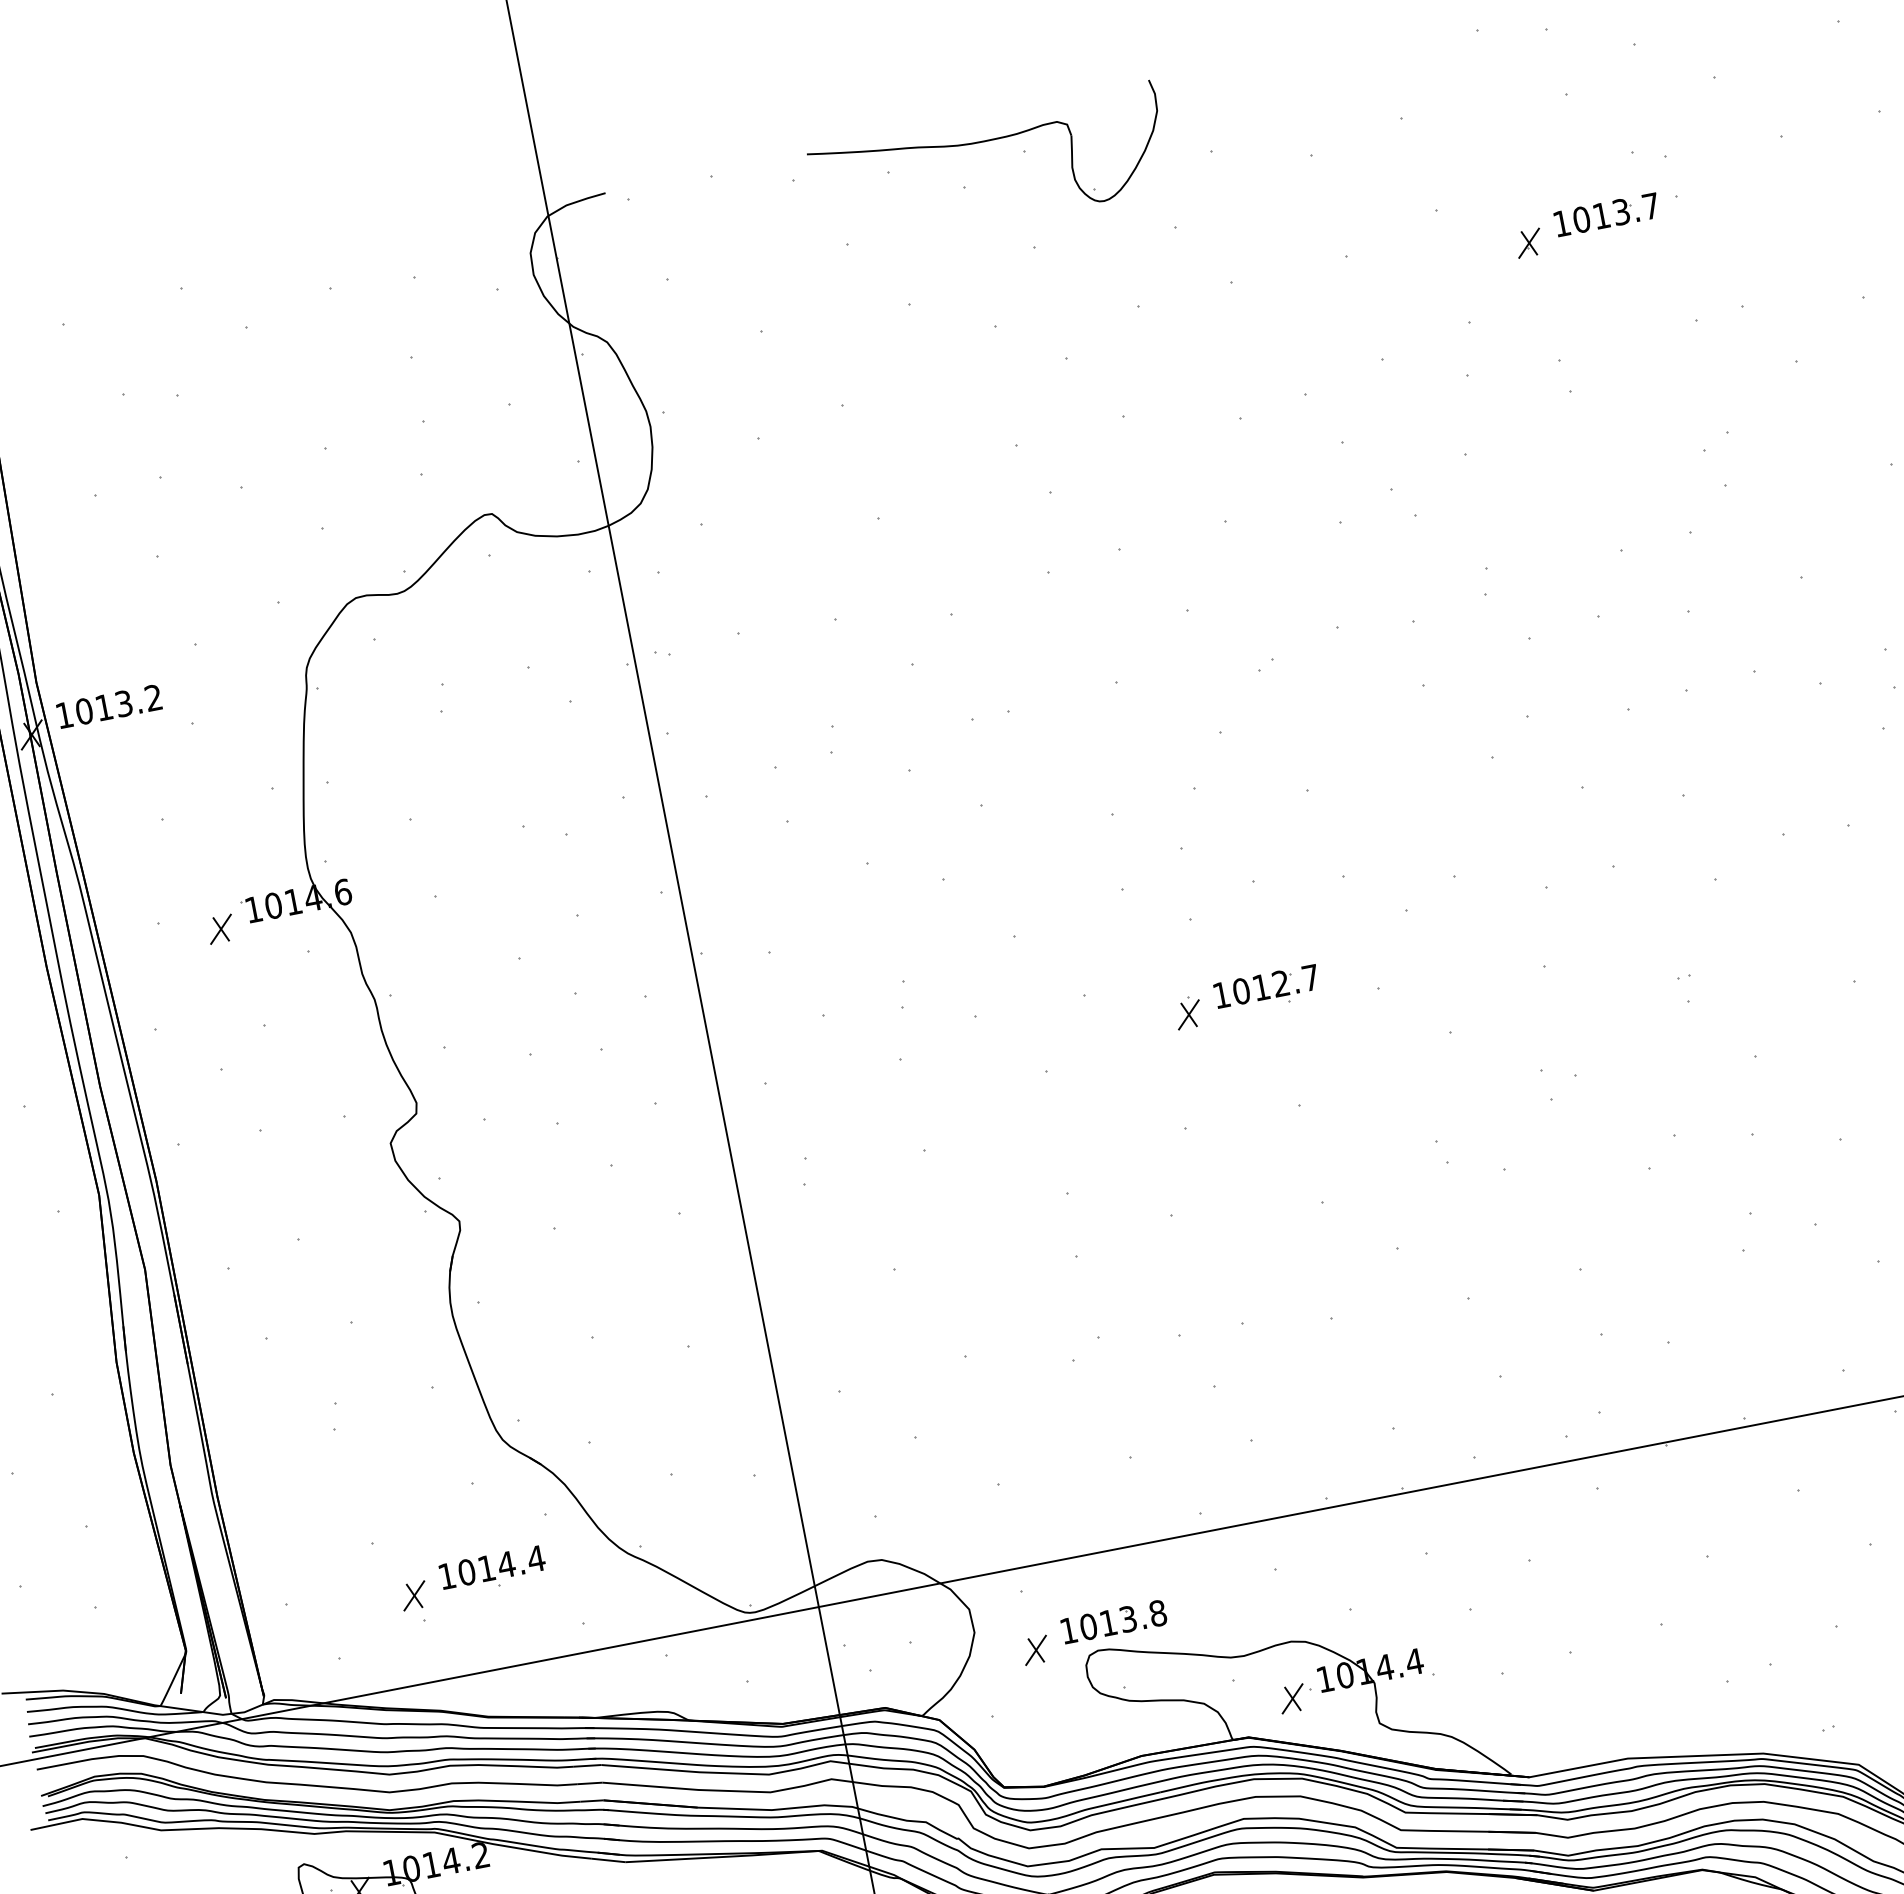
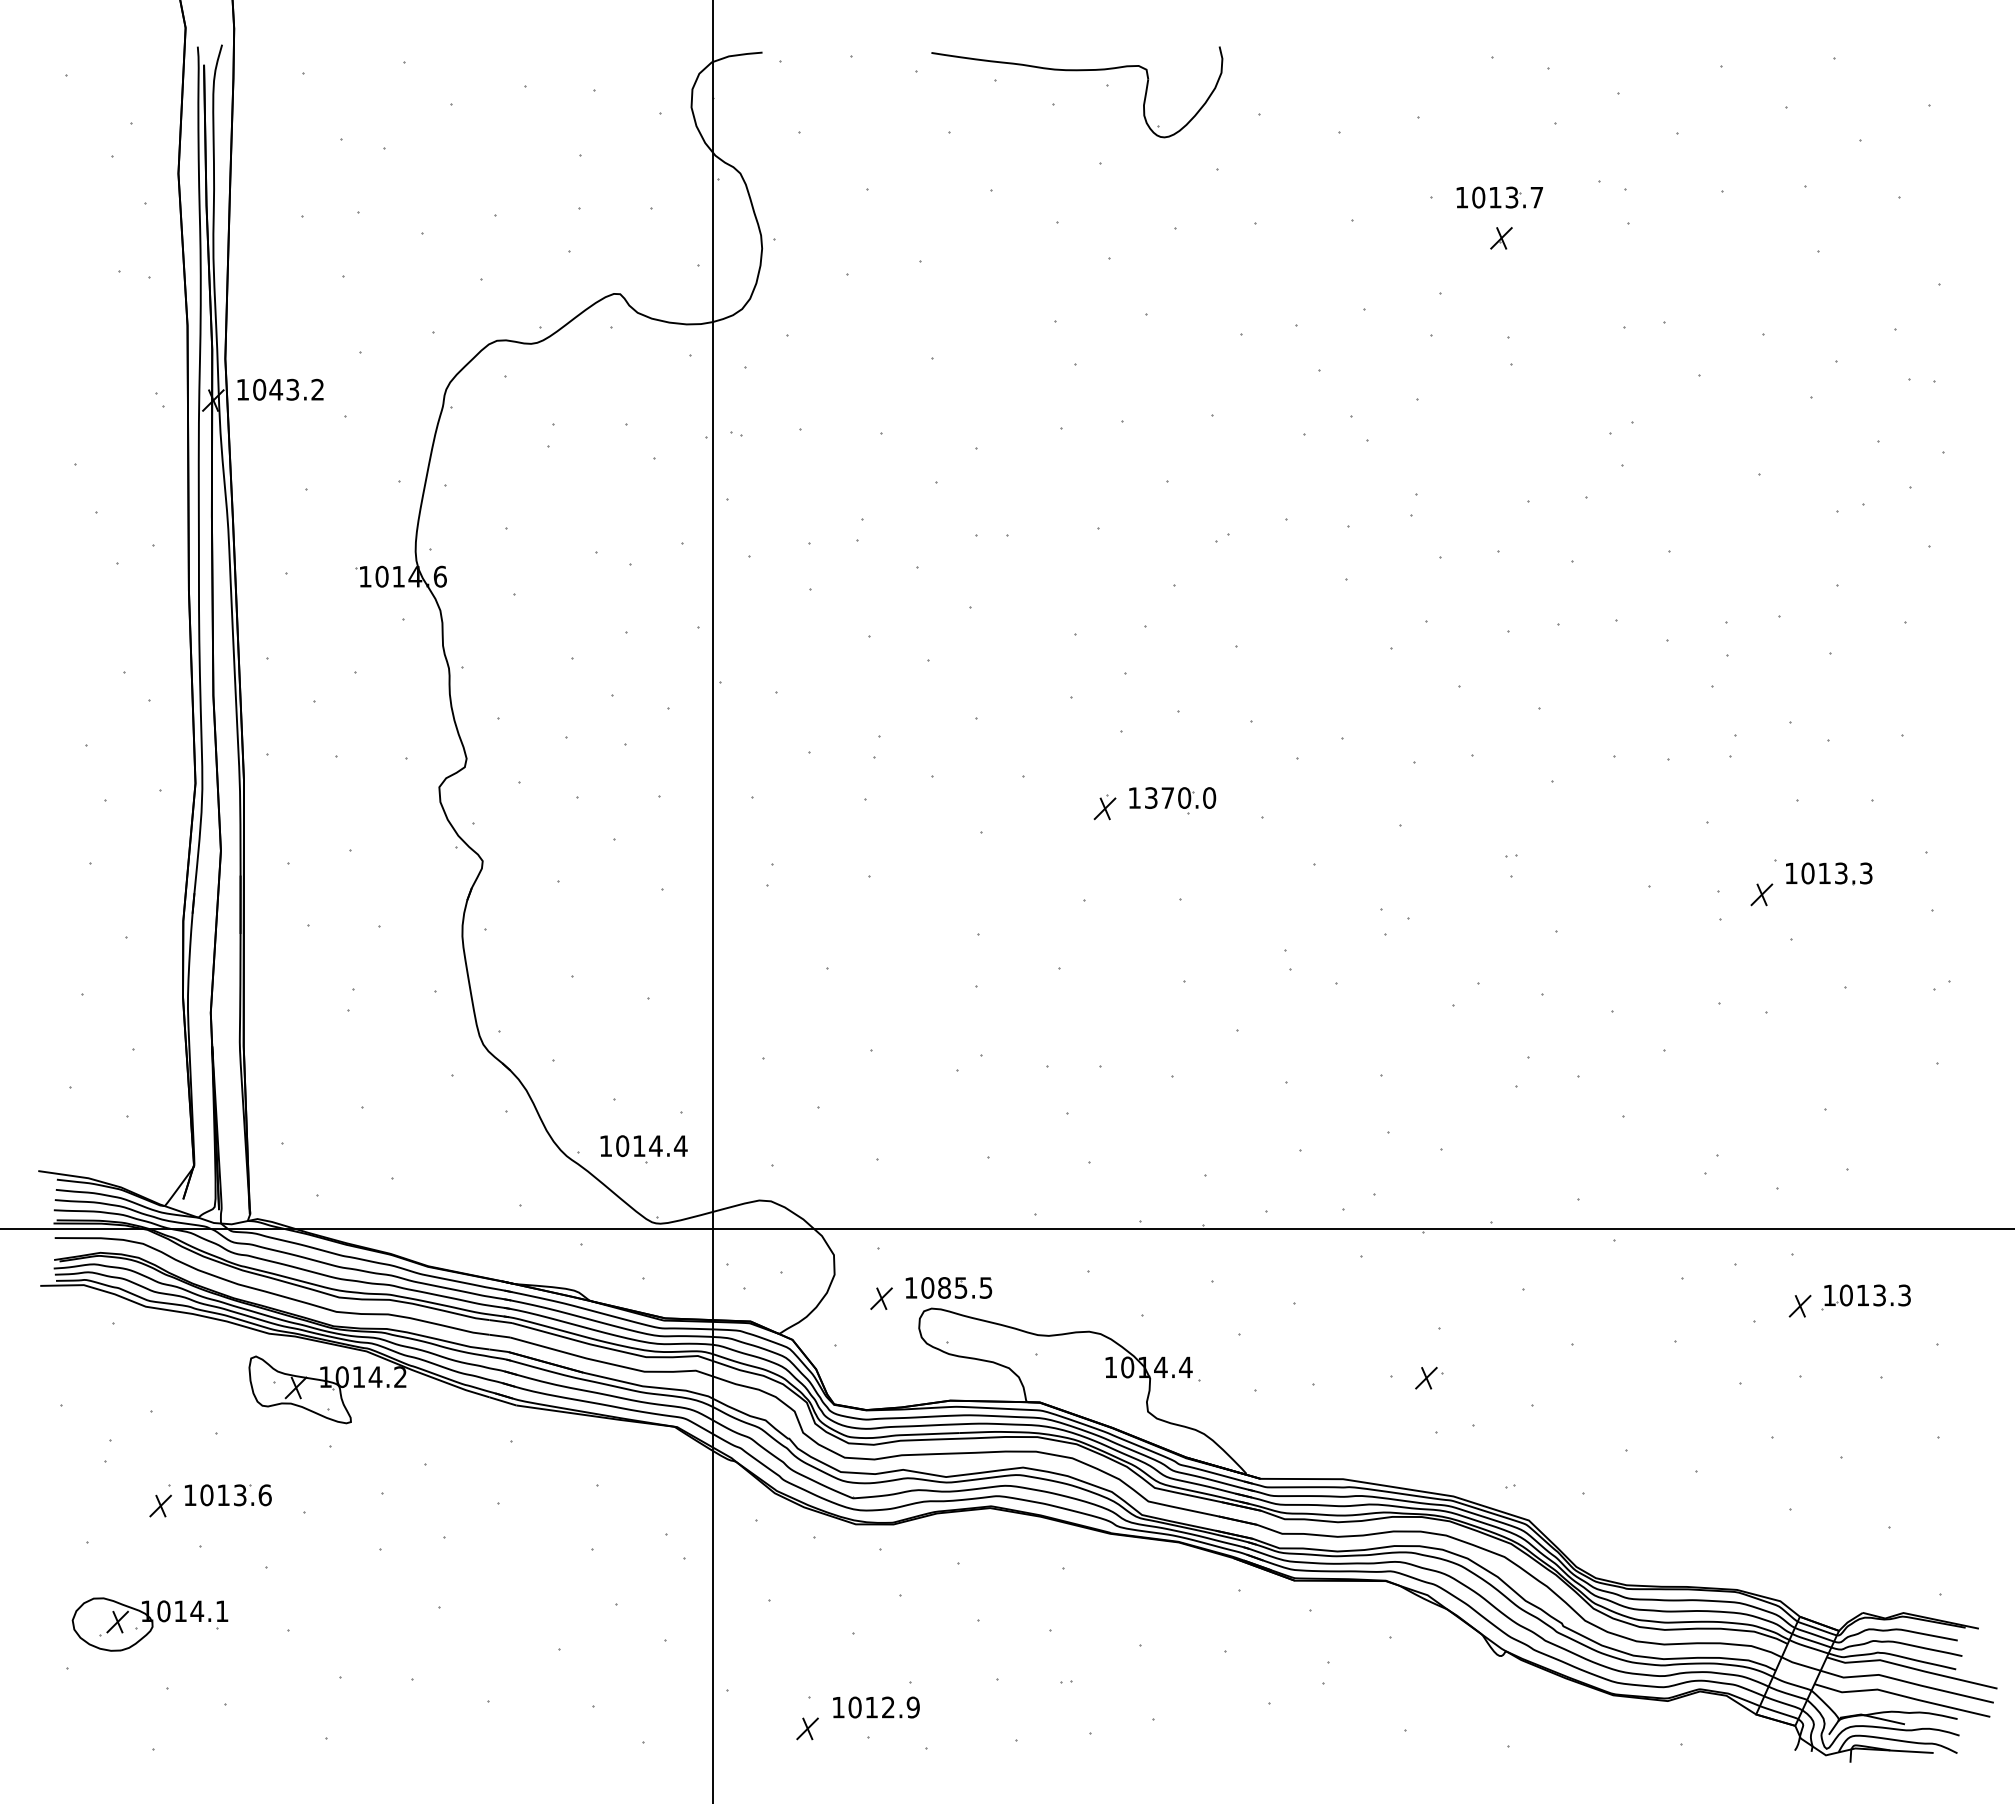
part: (1606, 214) -> (1499, 197), moved
text: (104, 707) -> (276, 389), 1013.2 -> 1043.2
part: (220, 929) -> (335, 587), removed
text: (1276, 983) -> (1180, 797), 1012.7 -> 1370.0
part: (492, 1571) -> (643, 1149), moved
part: (414, 1595) -> (387, 1156), removed
text: (1133, 1617) -> (965, 1287), 1013.8 -> 1085.5
part: (1296, 1697) -> (1429, 1377), moved

